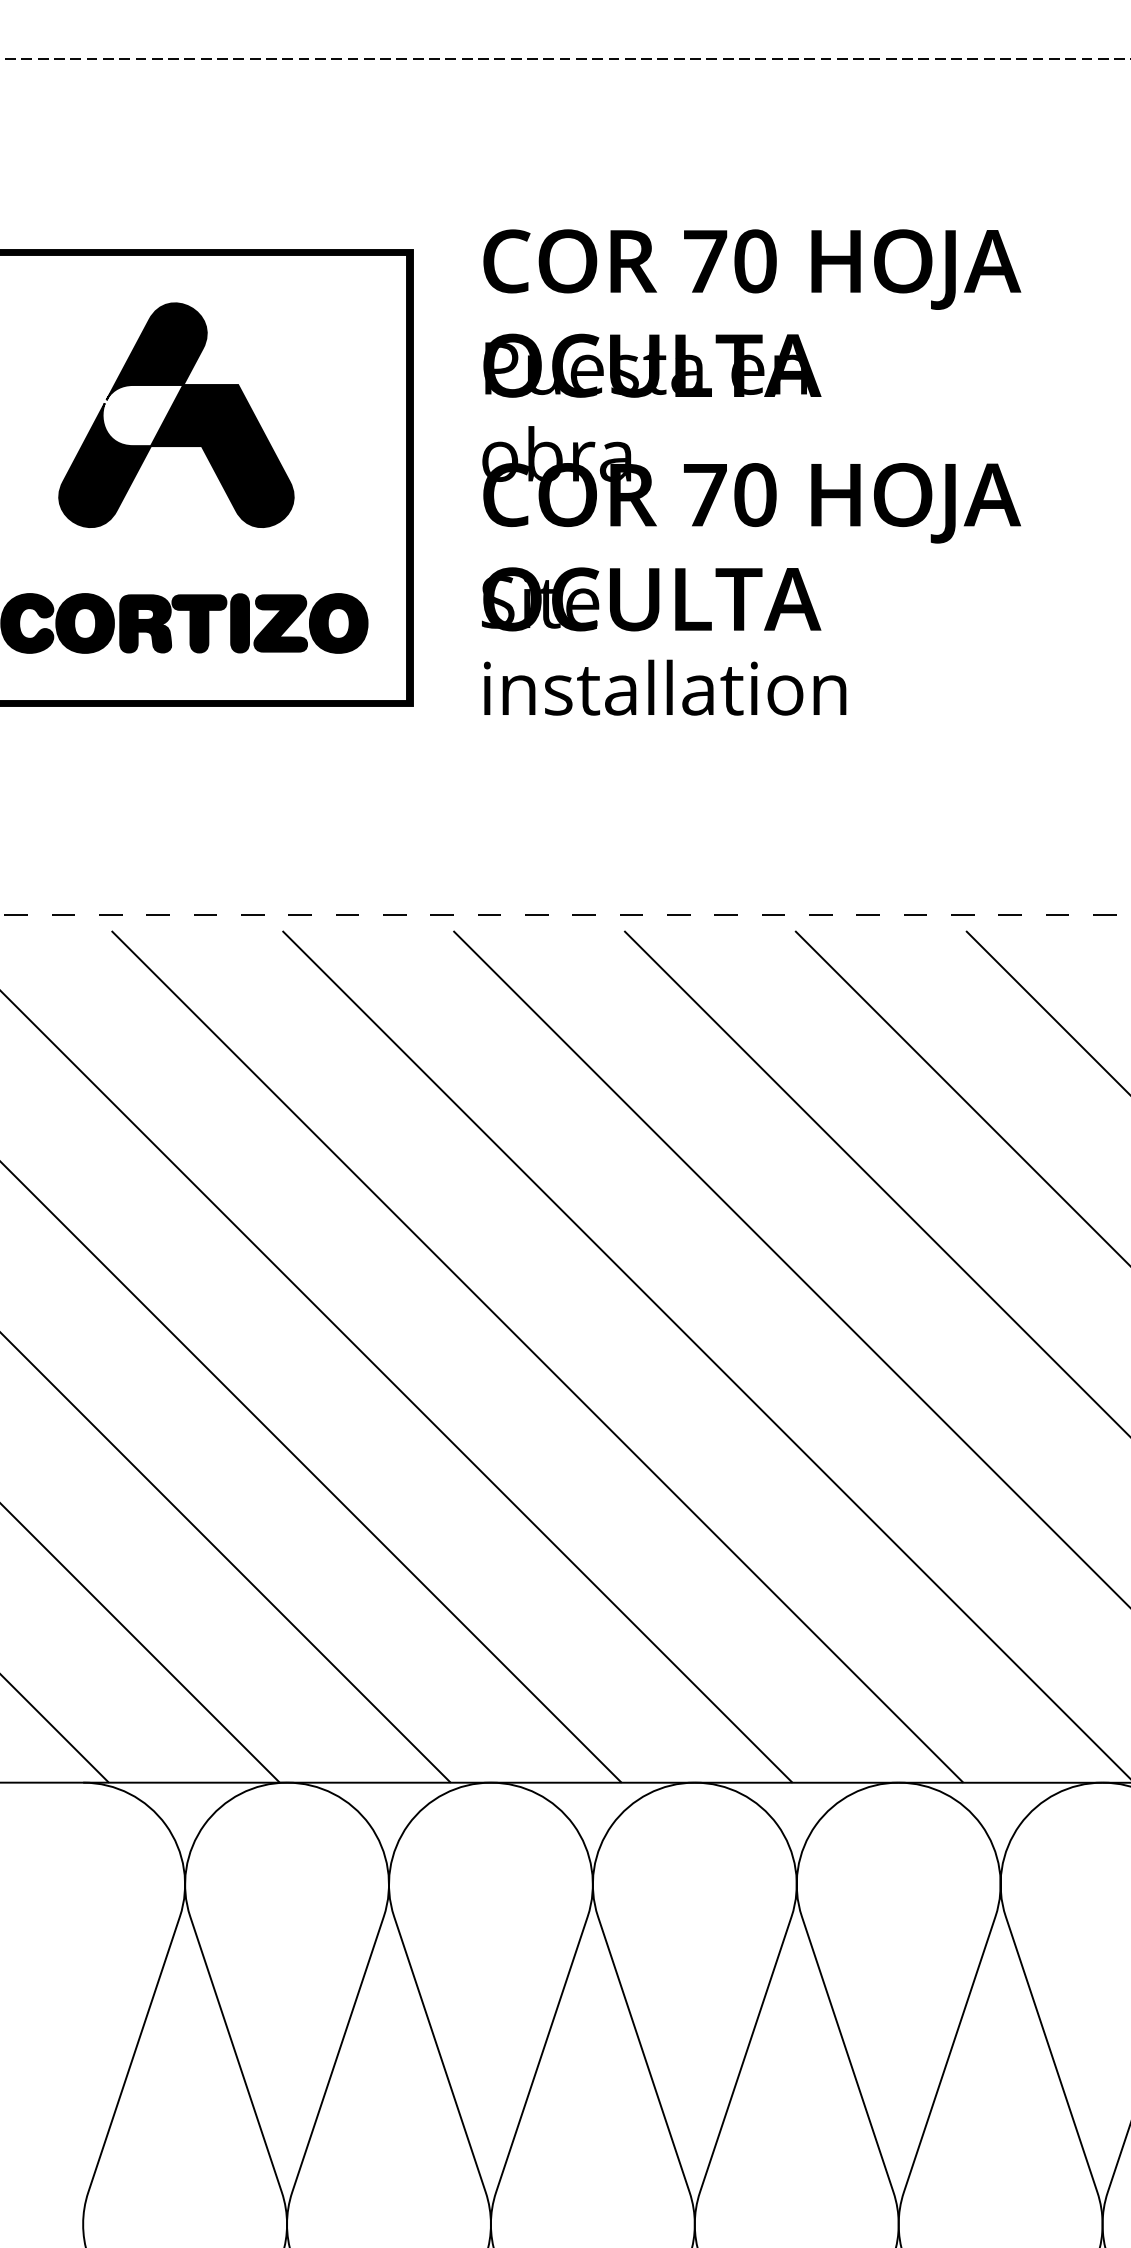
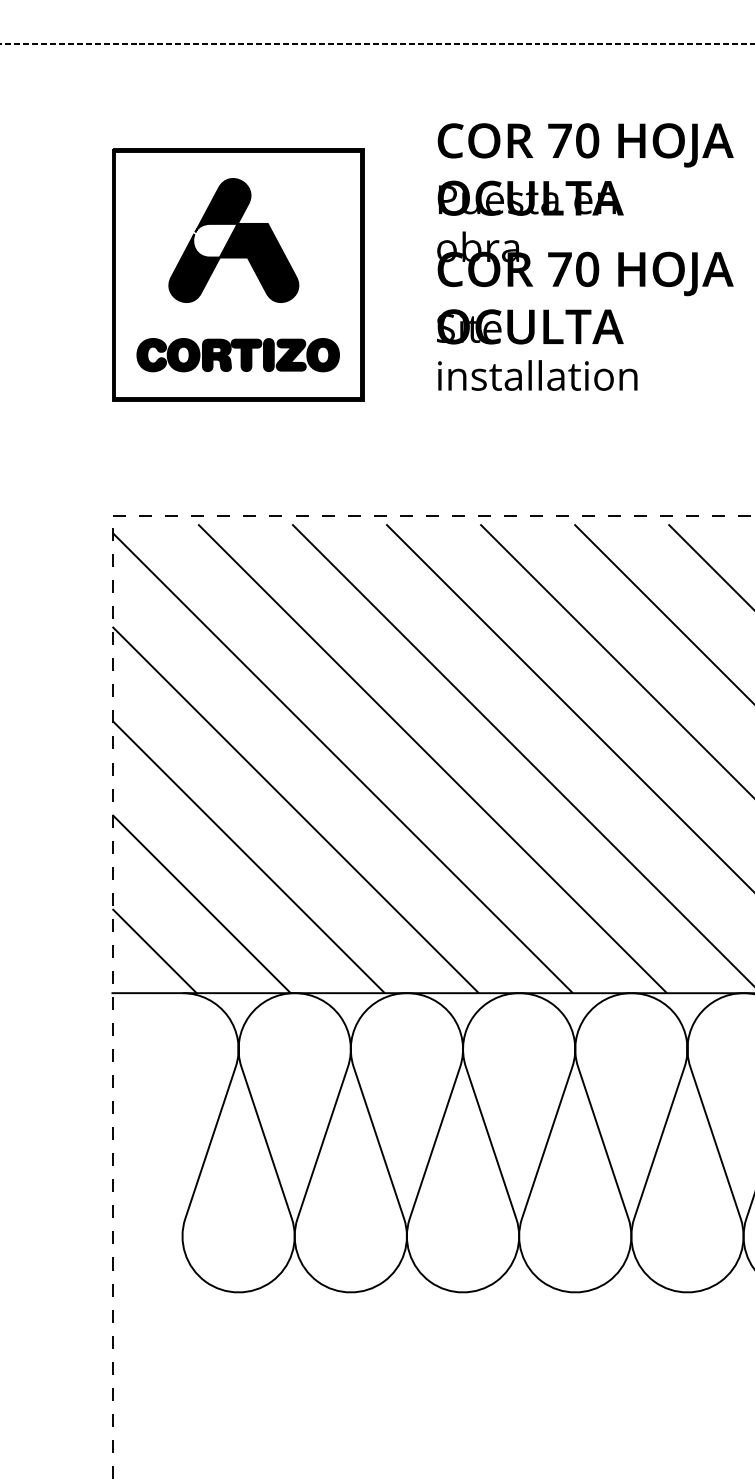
text: (751, 471) -> (585, 256), moved

